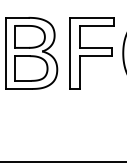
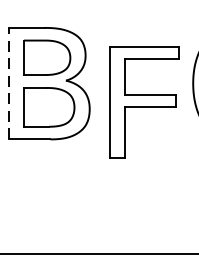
line: (5, 53) -> (8, 83), solid -> dashed
part: (91, 53) -> (143, 102), moved

